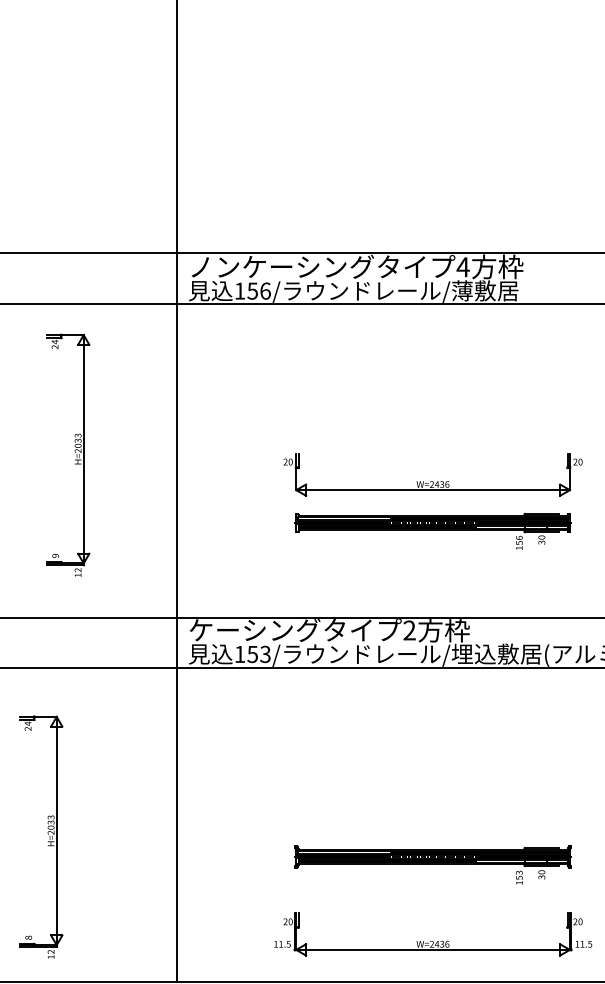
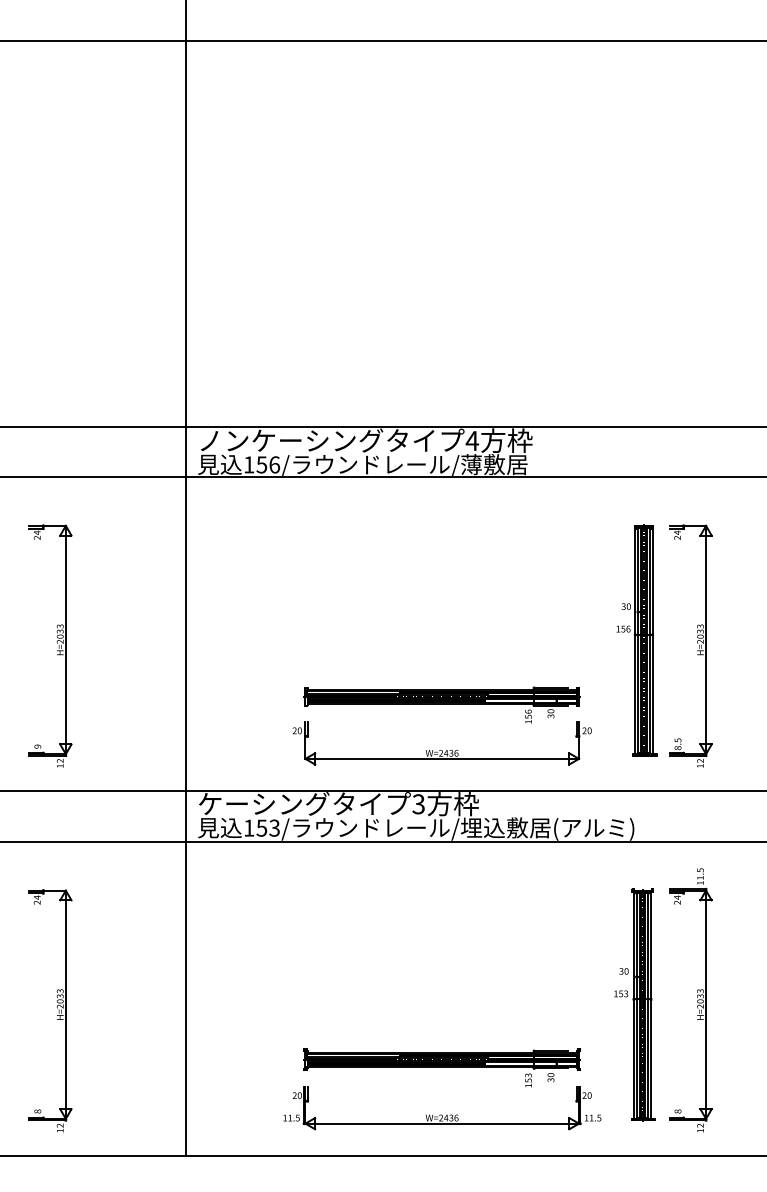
part: (74, 451) -> (56, 642), moved
part: (432, 481) -> (441, 750), moved
text: (409, 630) -> (418, 804), 2 -> 3
part: (433, 864) -> (442, 1067), moved

